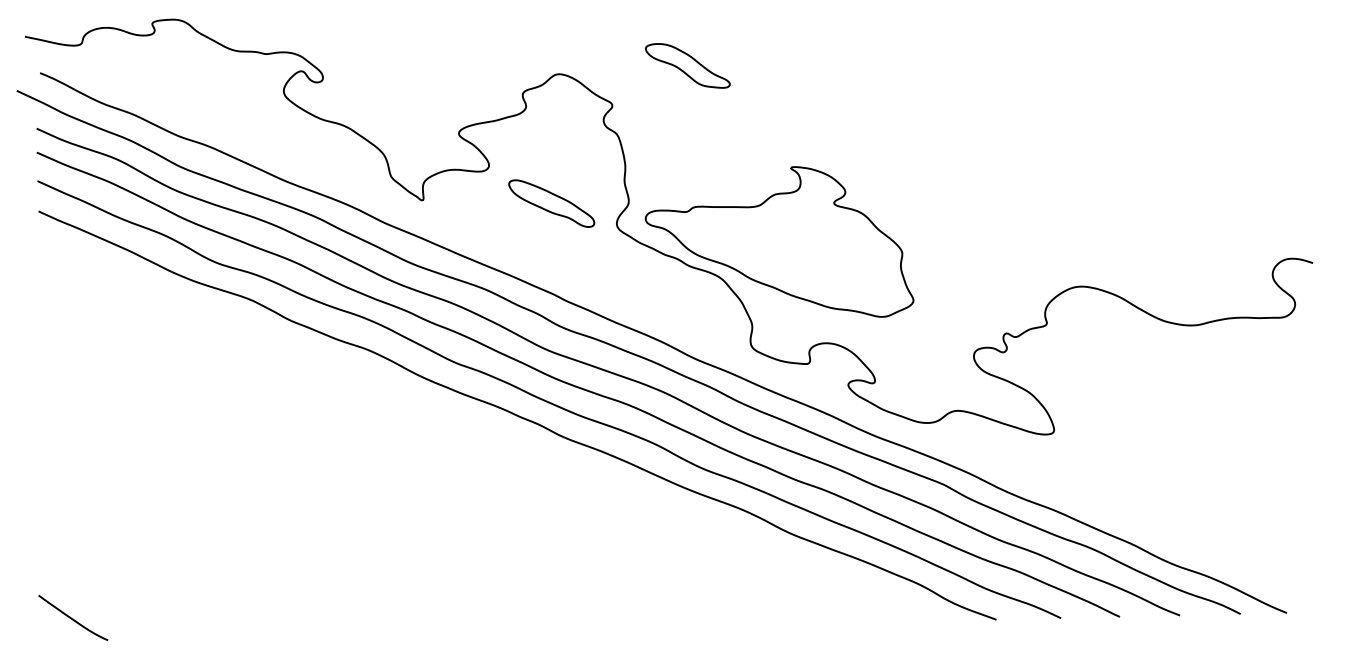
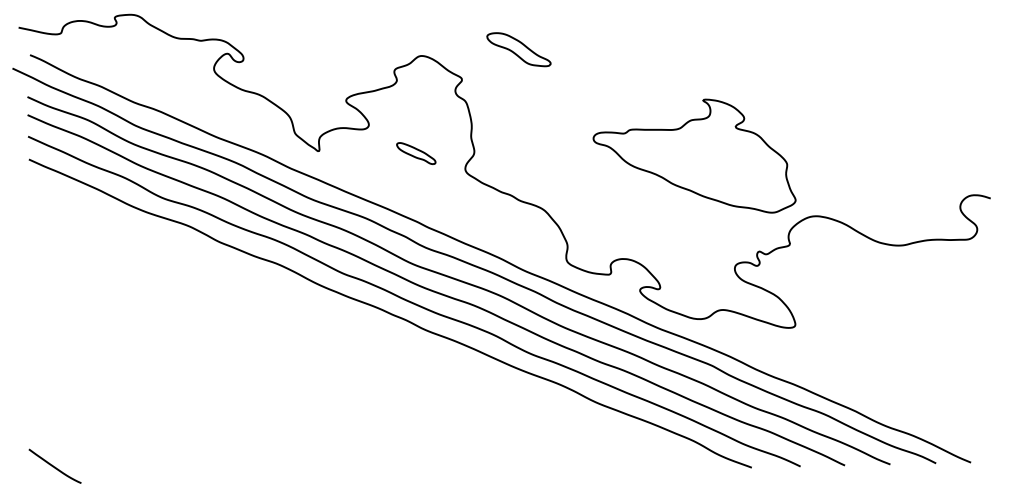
part: (551, 203) -> (416, 153), size x0.6
part: (779, 241) -> (694, 155), moved

